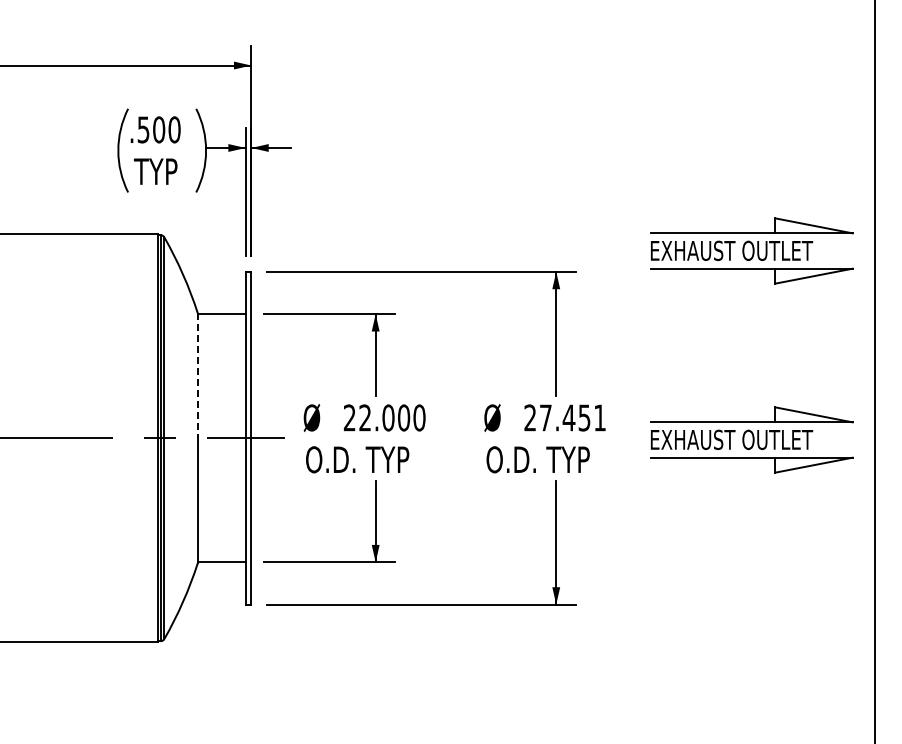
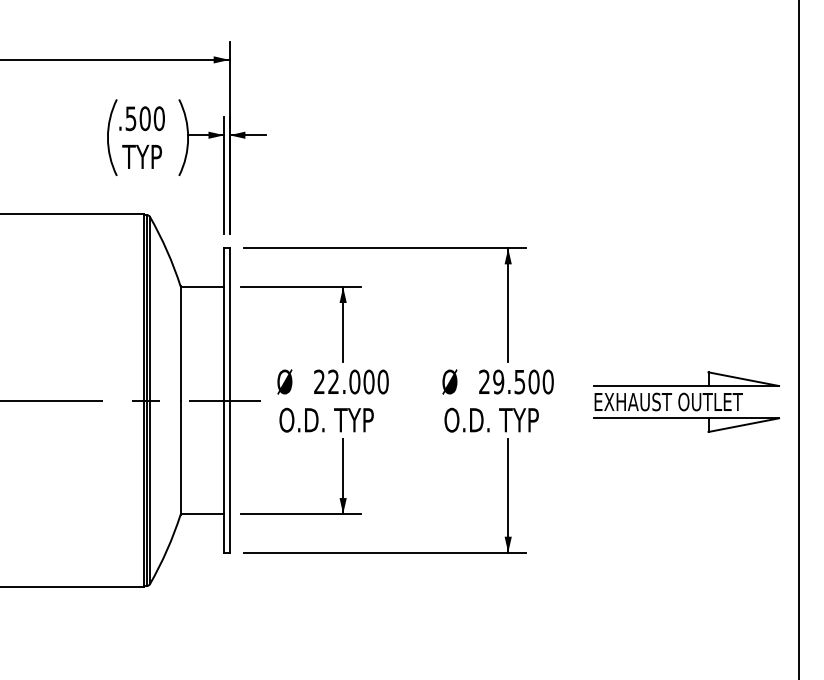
part: (751, 250) -> (686, 228), removed
line: (197, 376) -> (180, 344), dashed -> solid
text: (572, 417) -> (523, 381), 27.451 -> 29.500

